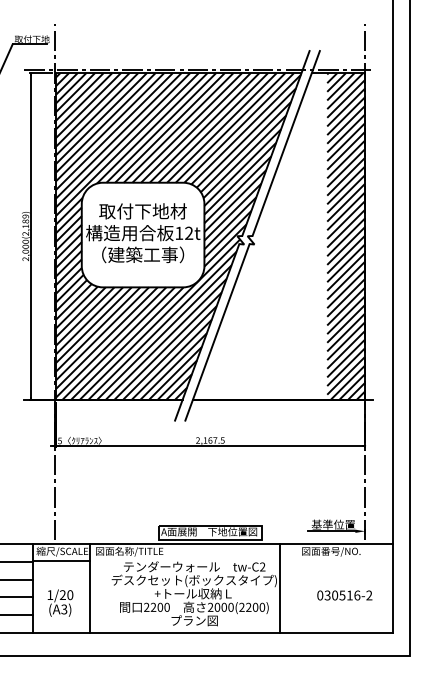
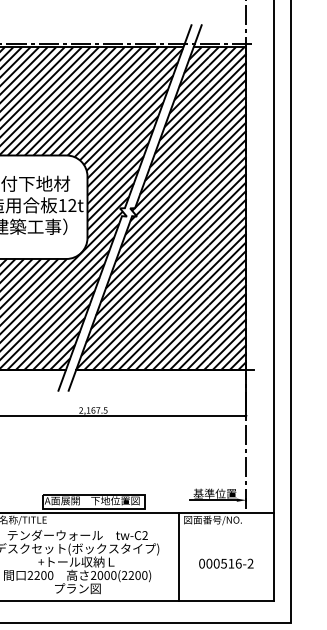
hatch: (260, 236) -> (142, 208), added
line: (279, 587) -> (178, 555), moved
text: (327, 595) -> (209, 563), 030516-2 -> 000516-2

